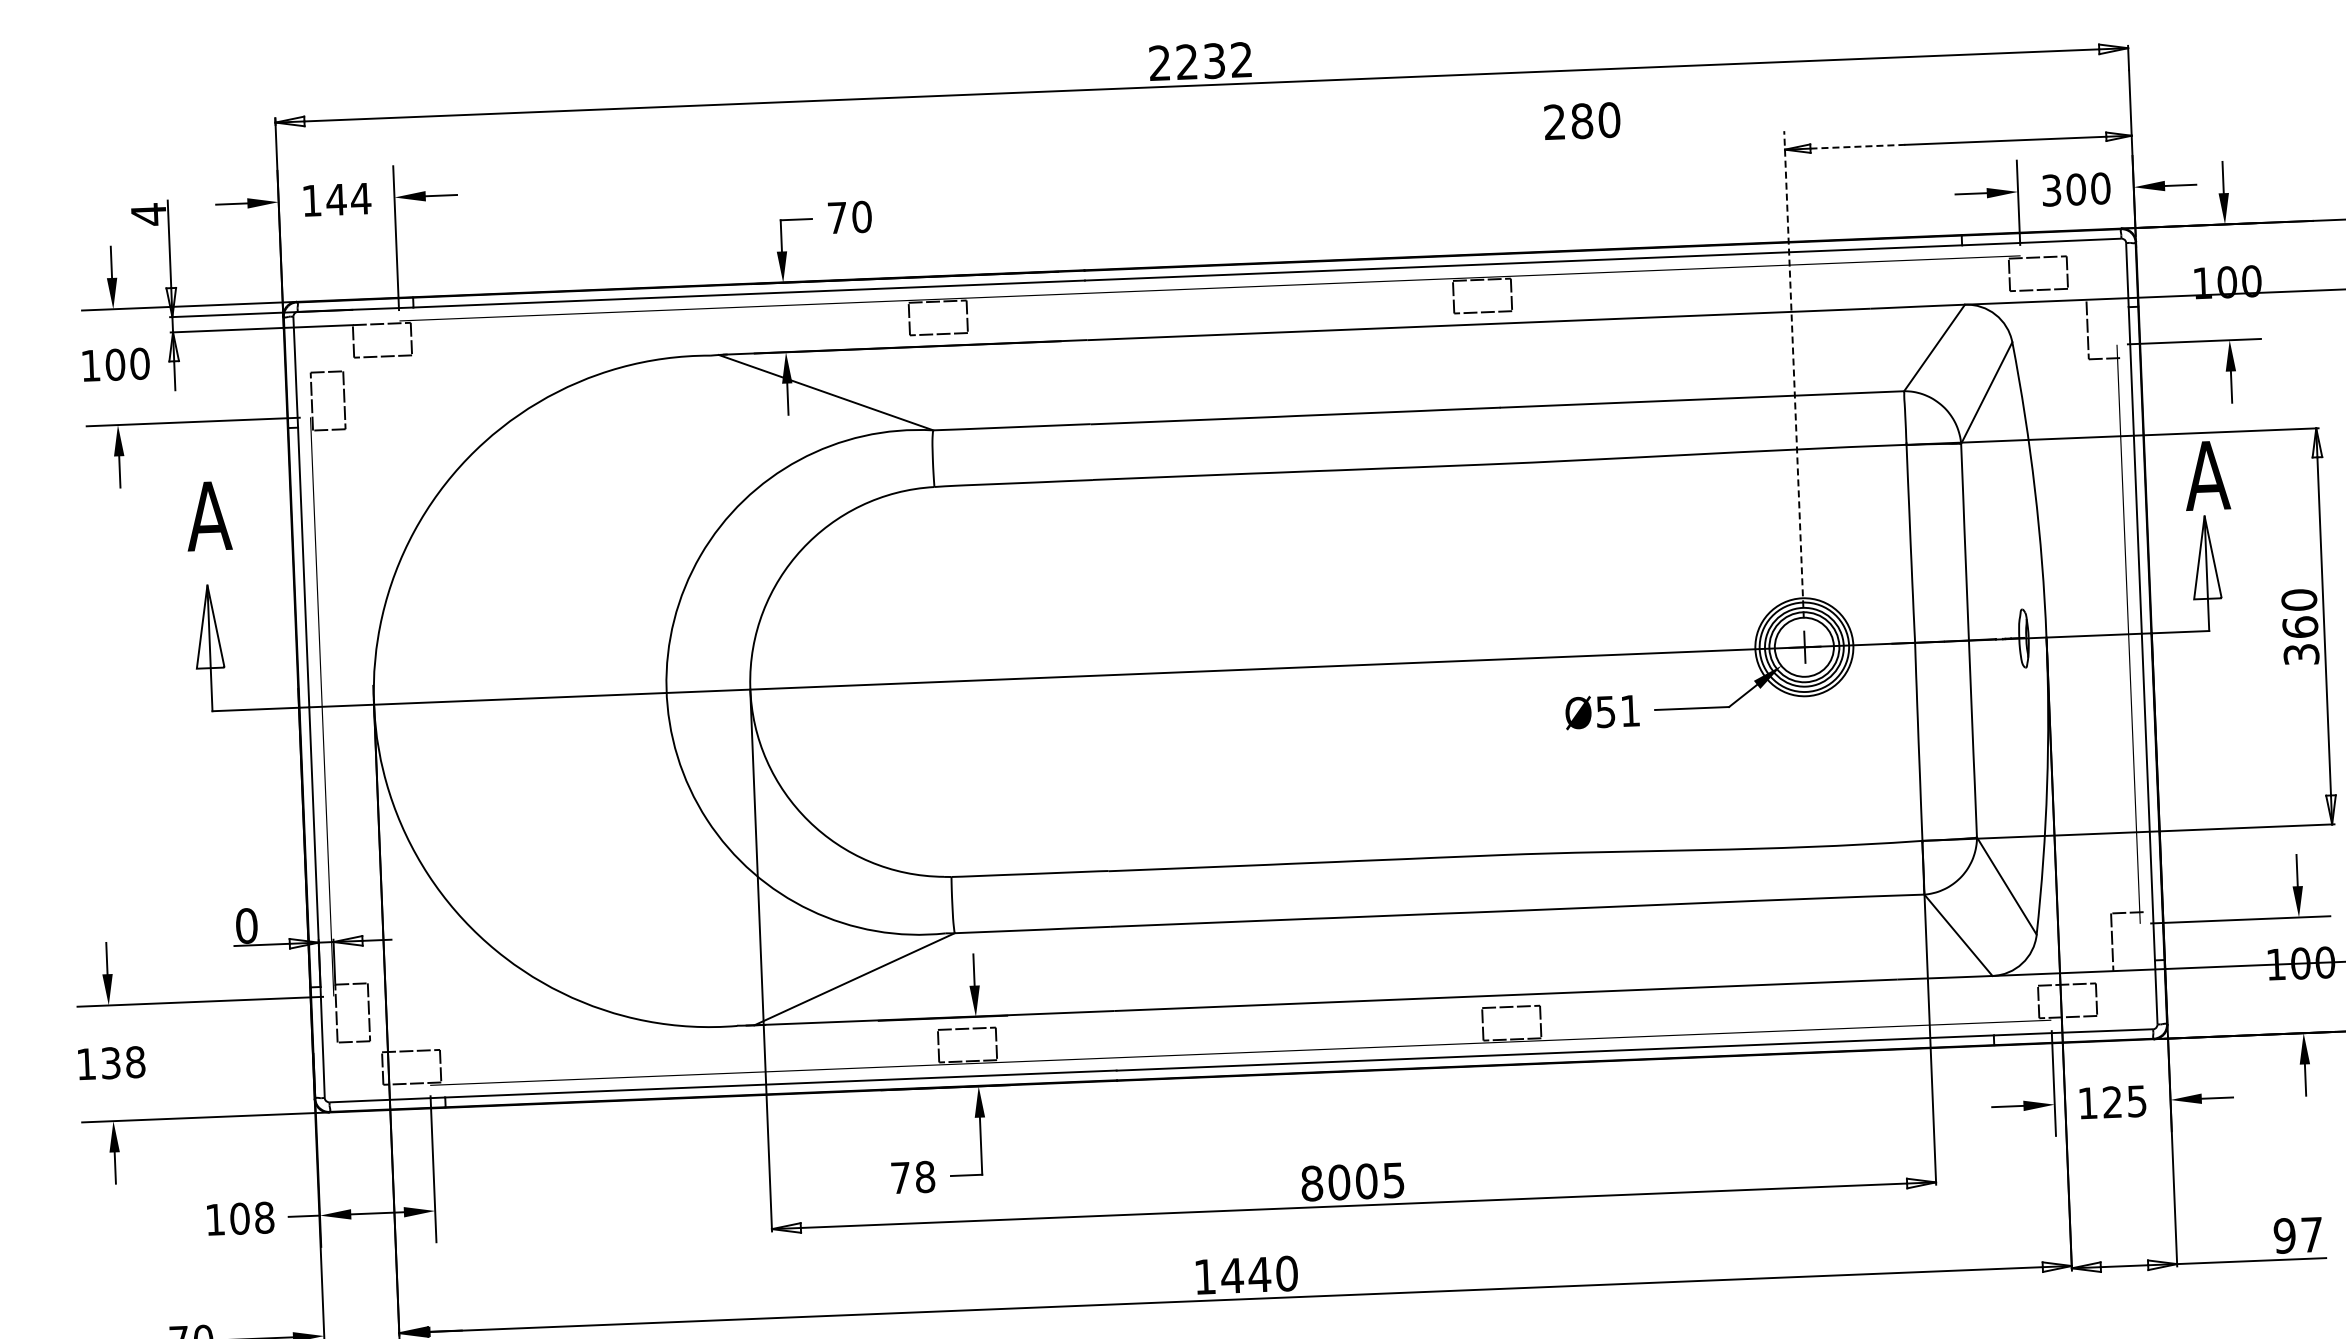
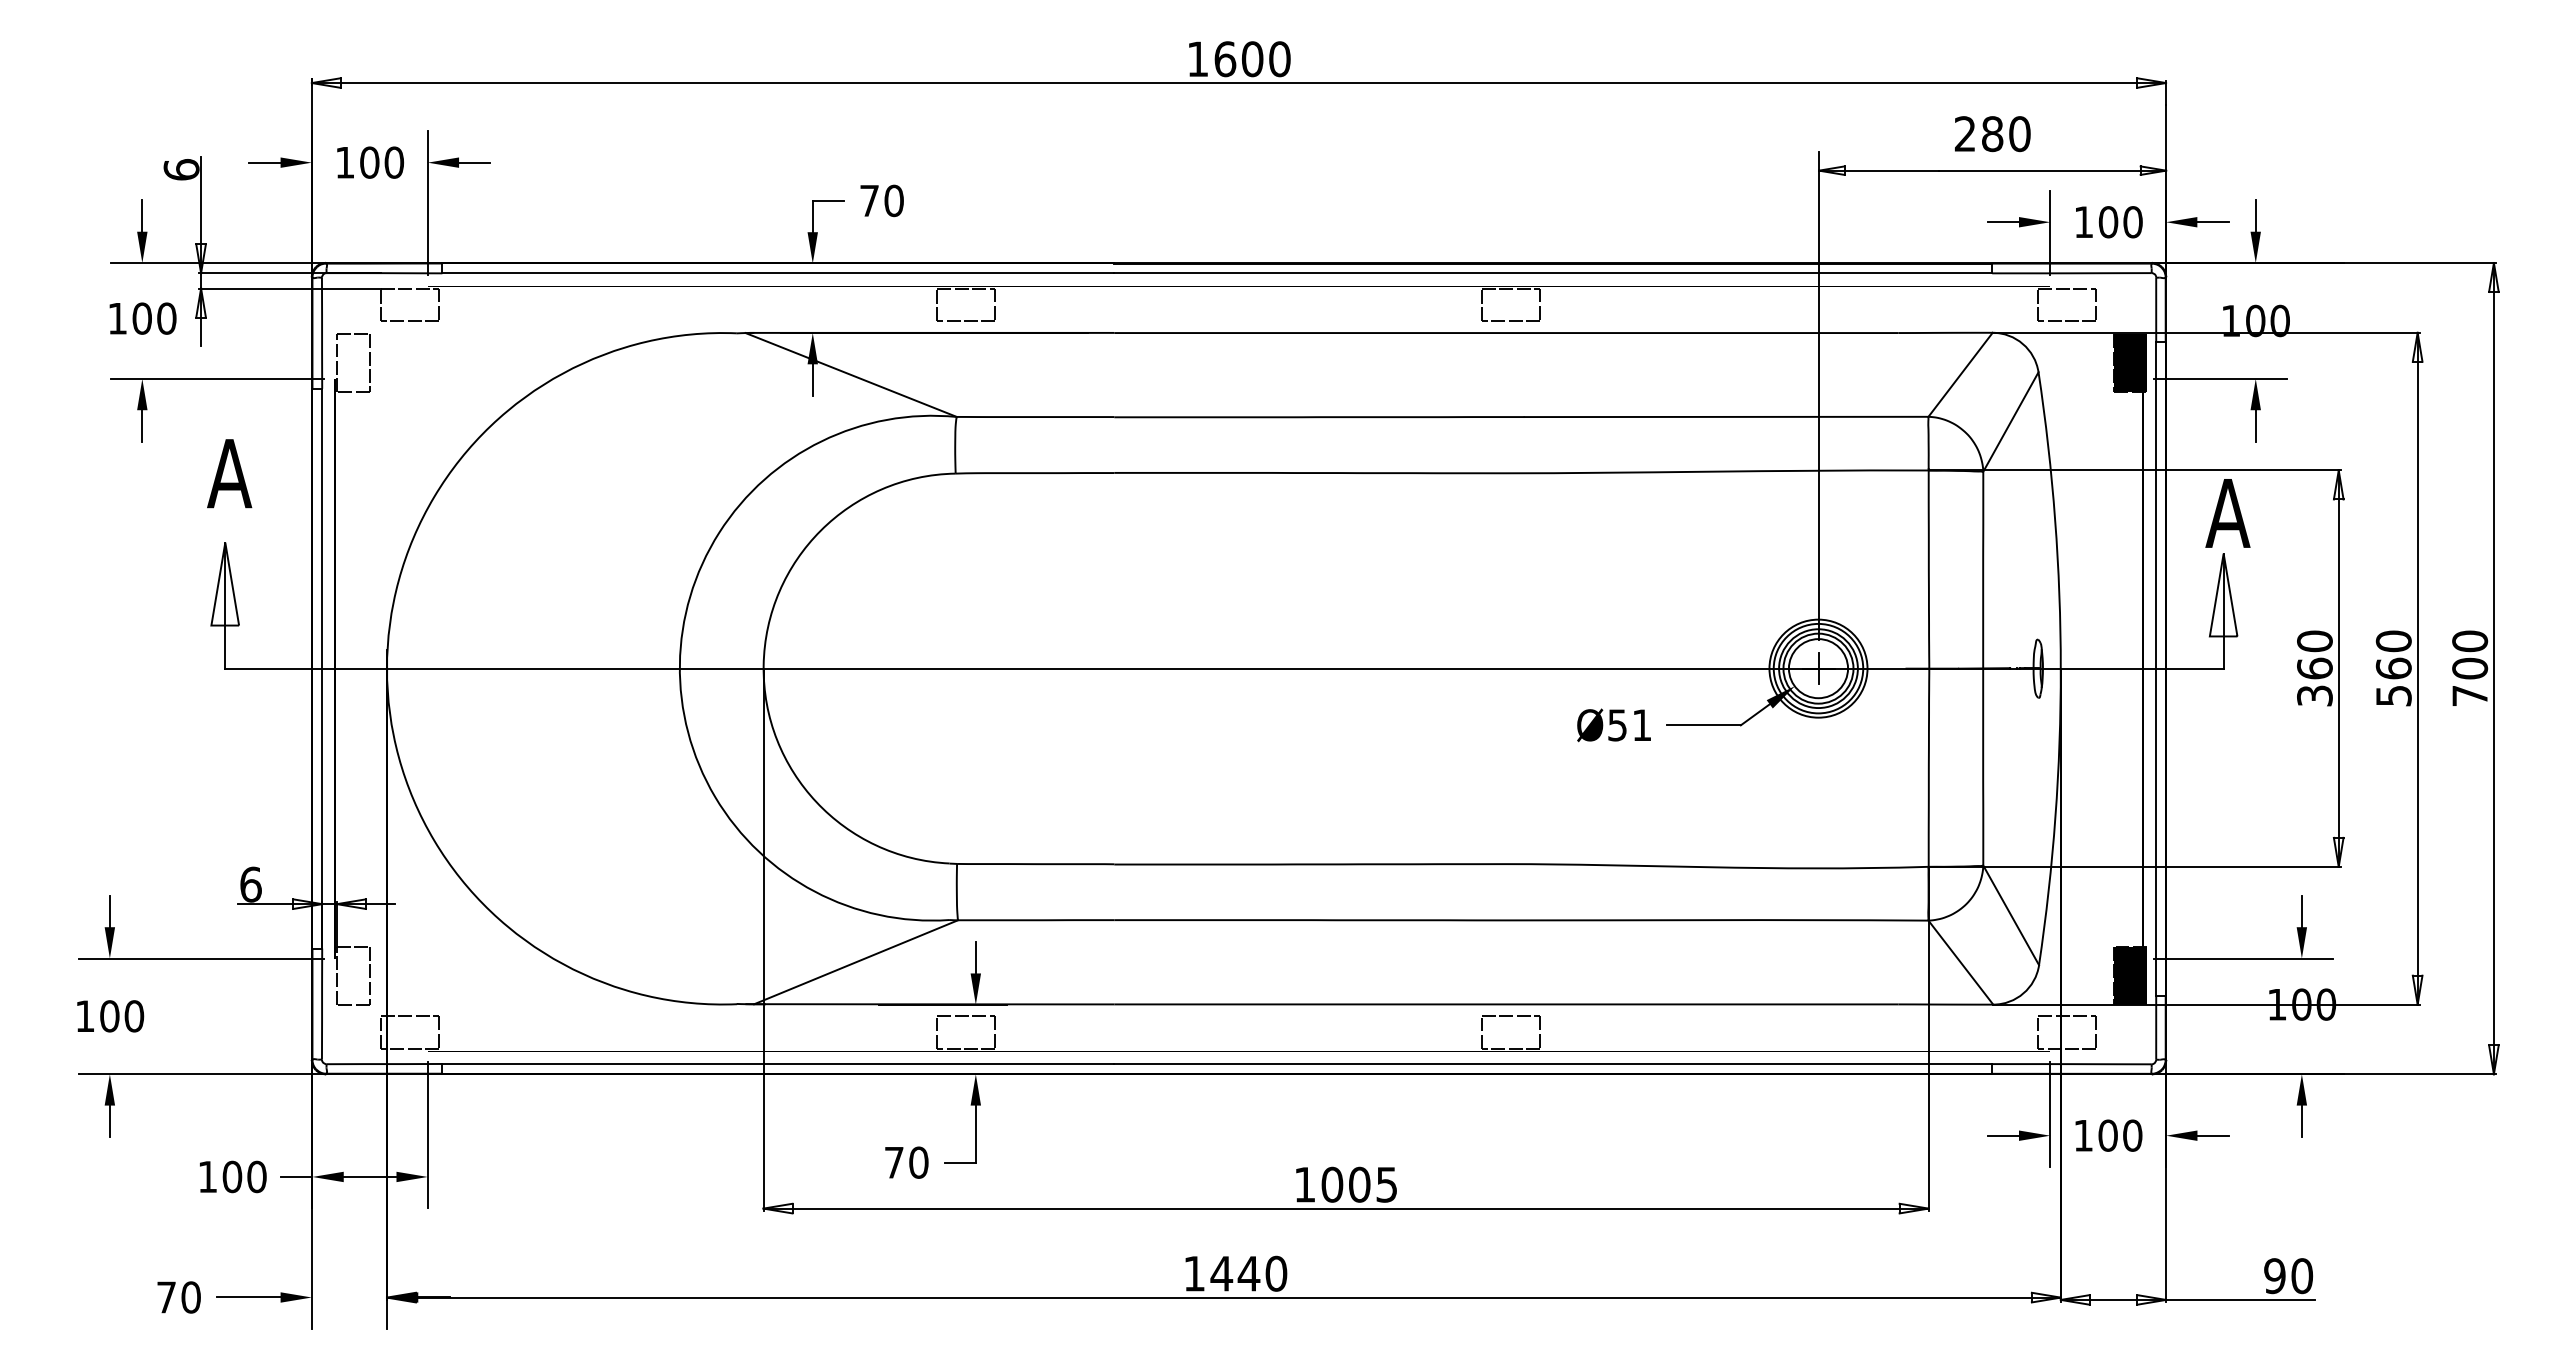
text: (1200, 61) -> (1238, 59), 2232 -> 1600
text: (1582, 121) -> (1992, 134), moved
line: (1858, 146) -> (1892, 170), dashed -> solid
text: (2051, 190) -> (2083, 222), 300 -> 100
text: (348, 199) -> (381, 162), 144 -> 100
text: (148, 214) -> (181, 169), 4 -> 6
fill: (2103, 329) -> (2130, 363), added
line: (1794, 374) -> (1819, 395), dashed -> solid
text: (246, 925) -> (250, 884), 0 -> 6
fill: (2128, 941) -> (2130, 975), added
text: (123, 1062) -> (122, 1016), 138 -> 100
text: (2124, 1101) -> (2120, 1135), 125 -> 100
text: (924, 1176) -> (918, 1162), 78 -> 70
text: (1311, 1183) -> (1304, 1184), 8005 -> 1005
text: (264, 1217) -> (256, 1176), 108 -> 100
text: (2312, 1235) -> (2302, 1276), 97 -> 90

